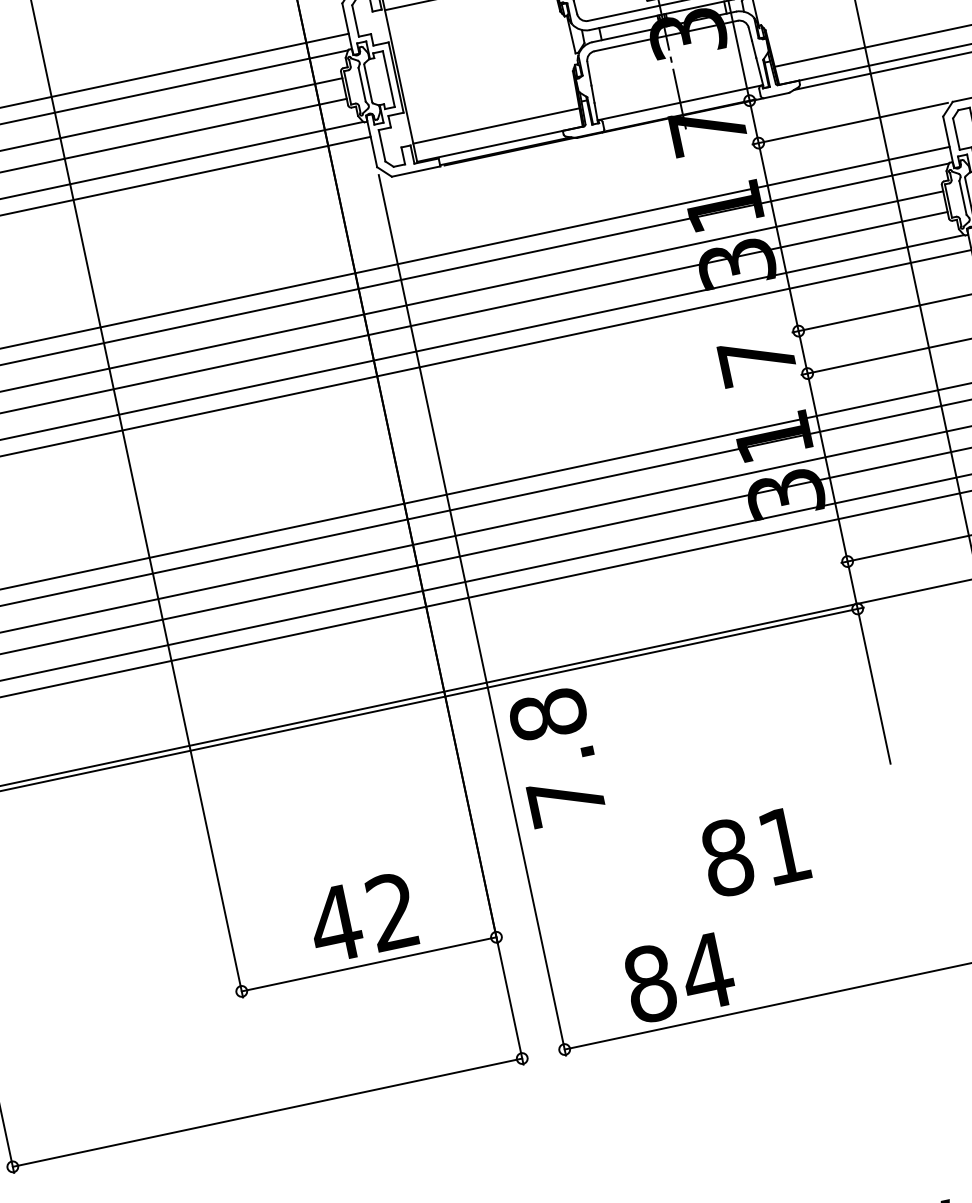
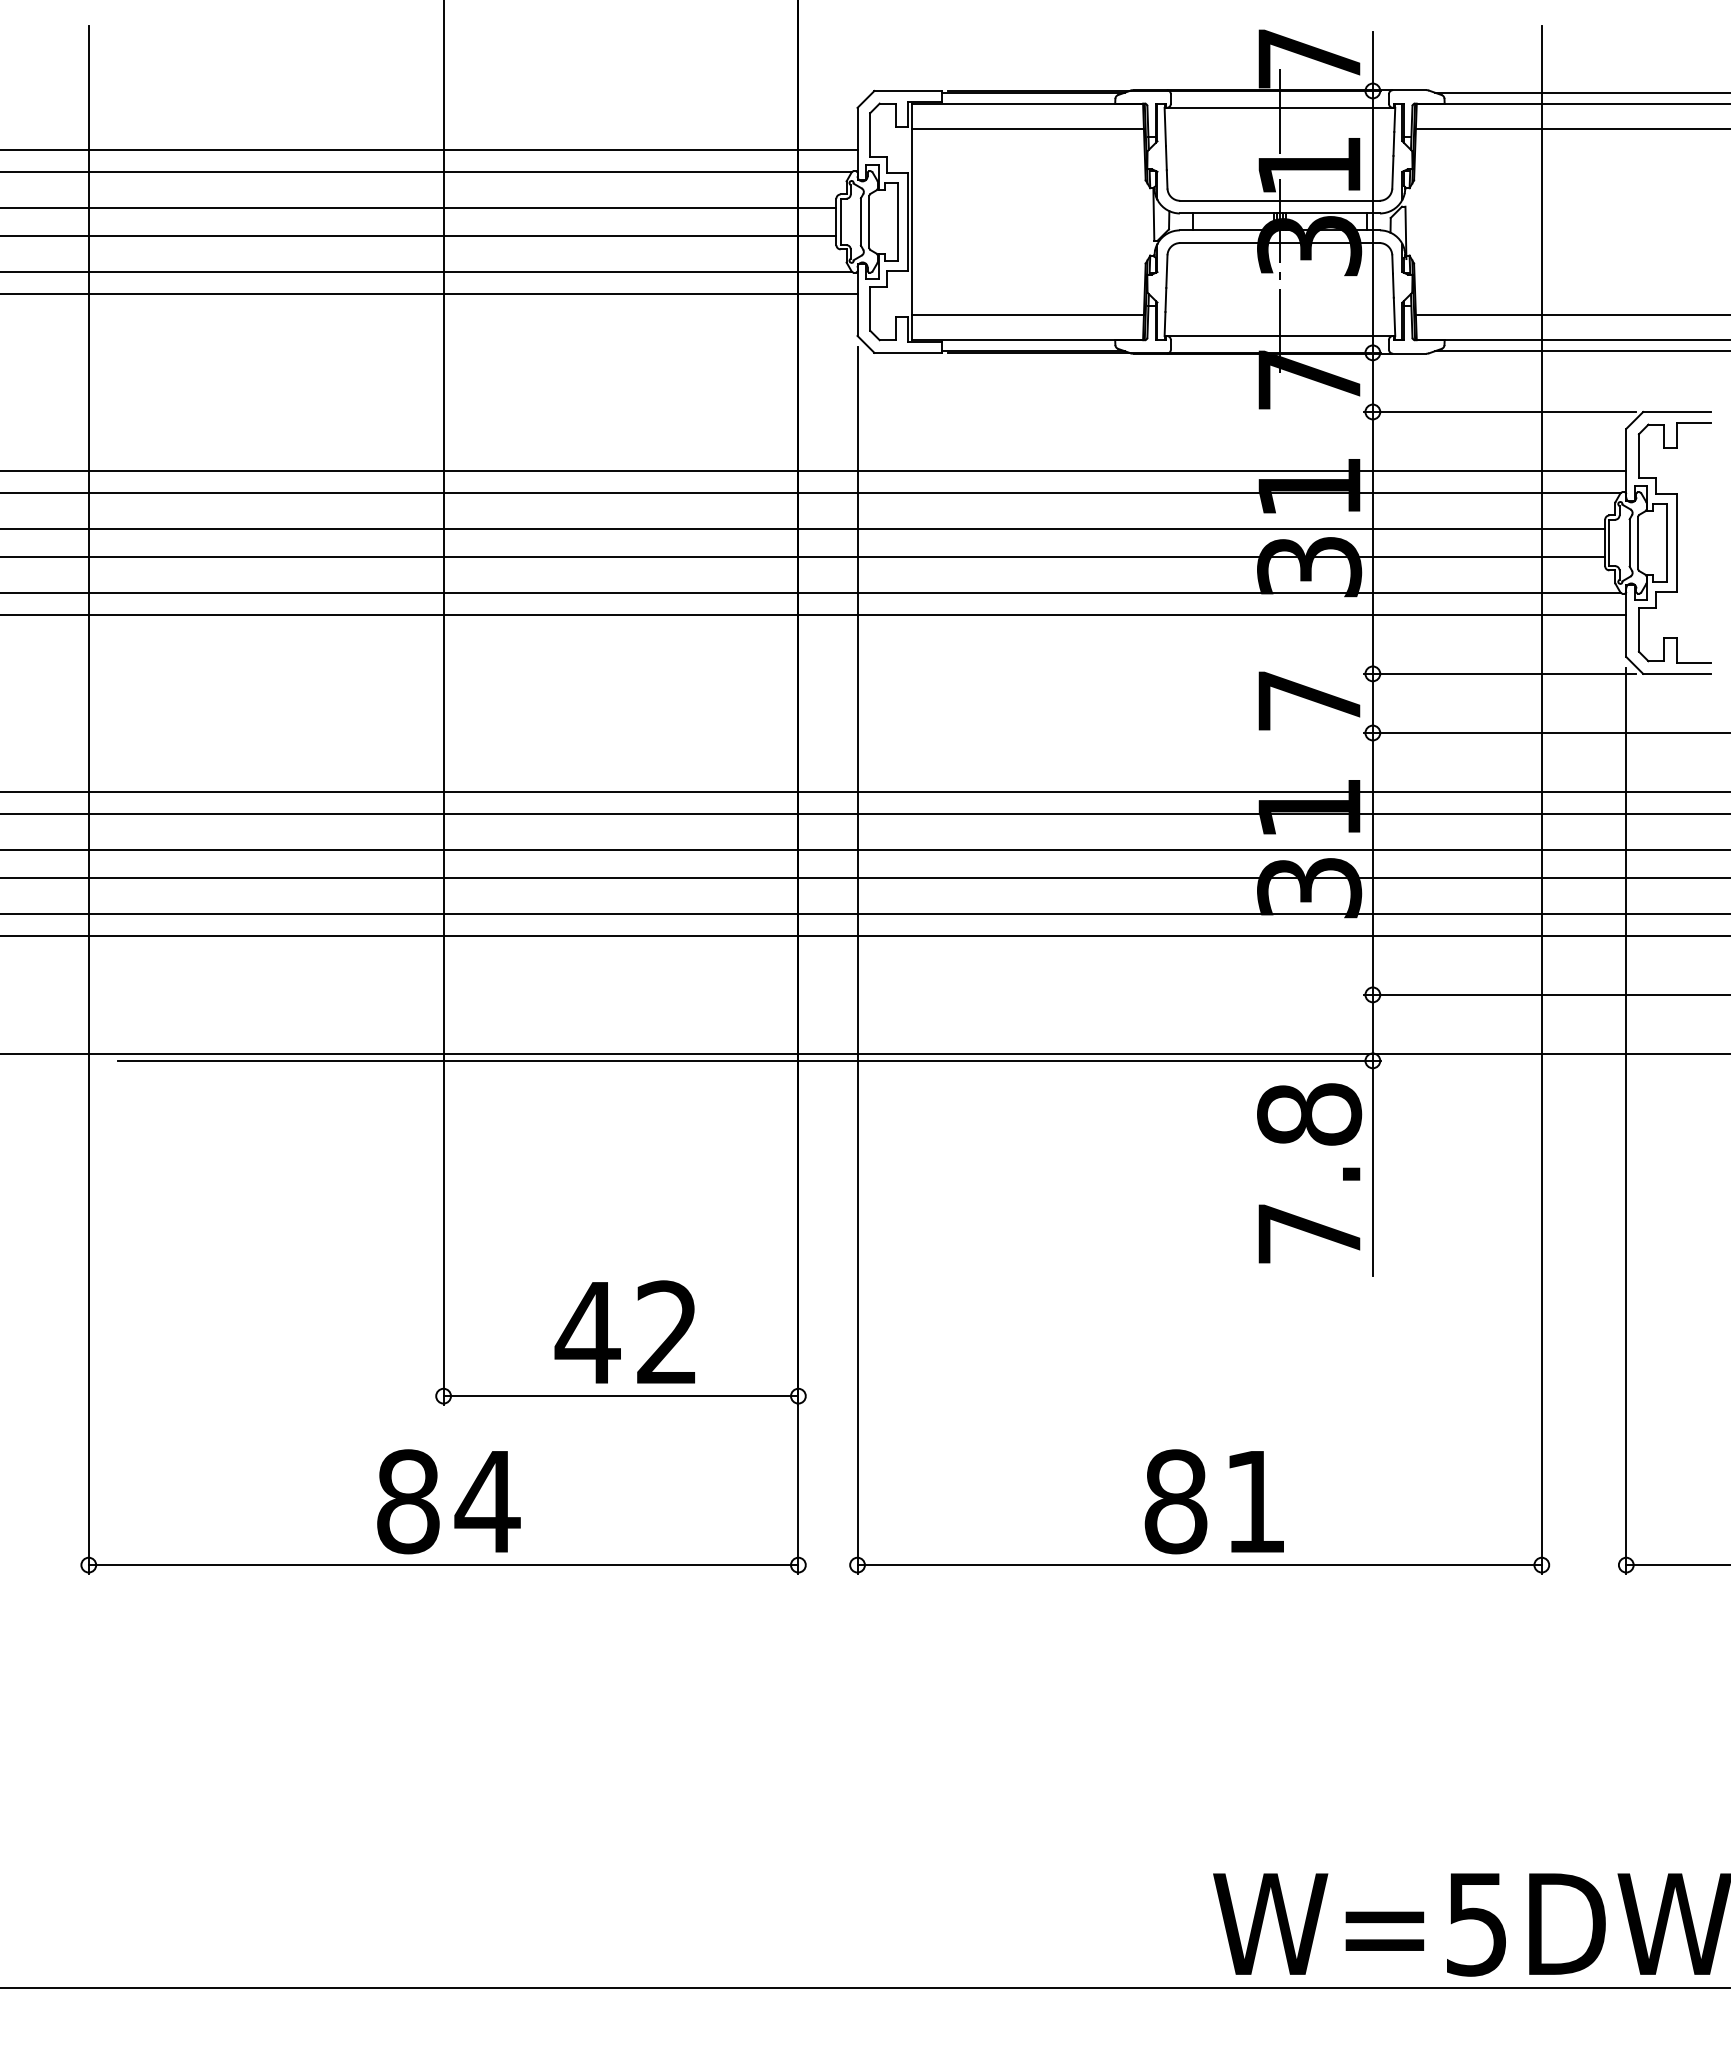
text: (557, 757) -> (1309, 1173), moved
text: (754, 851) -> (1213, 1501), moved
text: (679, 977) -> (448, 1501), moved

